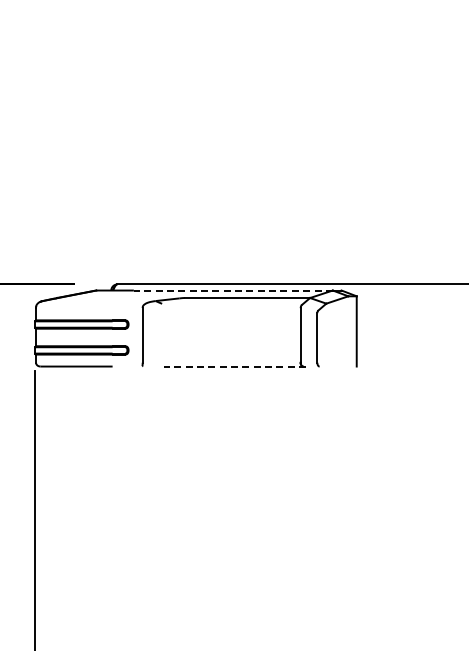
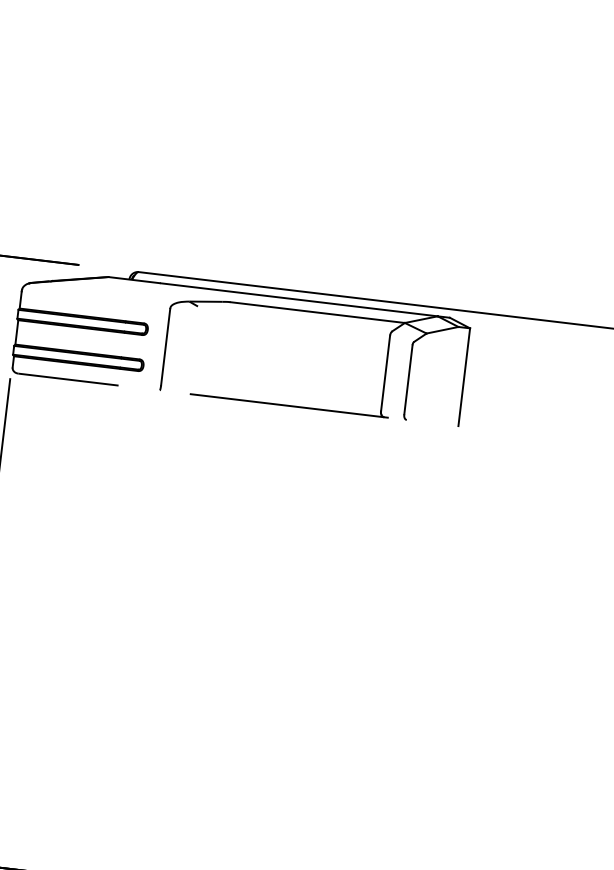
line: (232, 290) -> (298, 299), dashed -> solid
line: (235, 366) -> (289, 405), dashed -> solid

